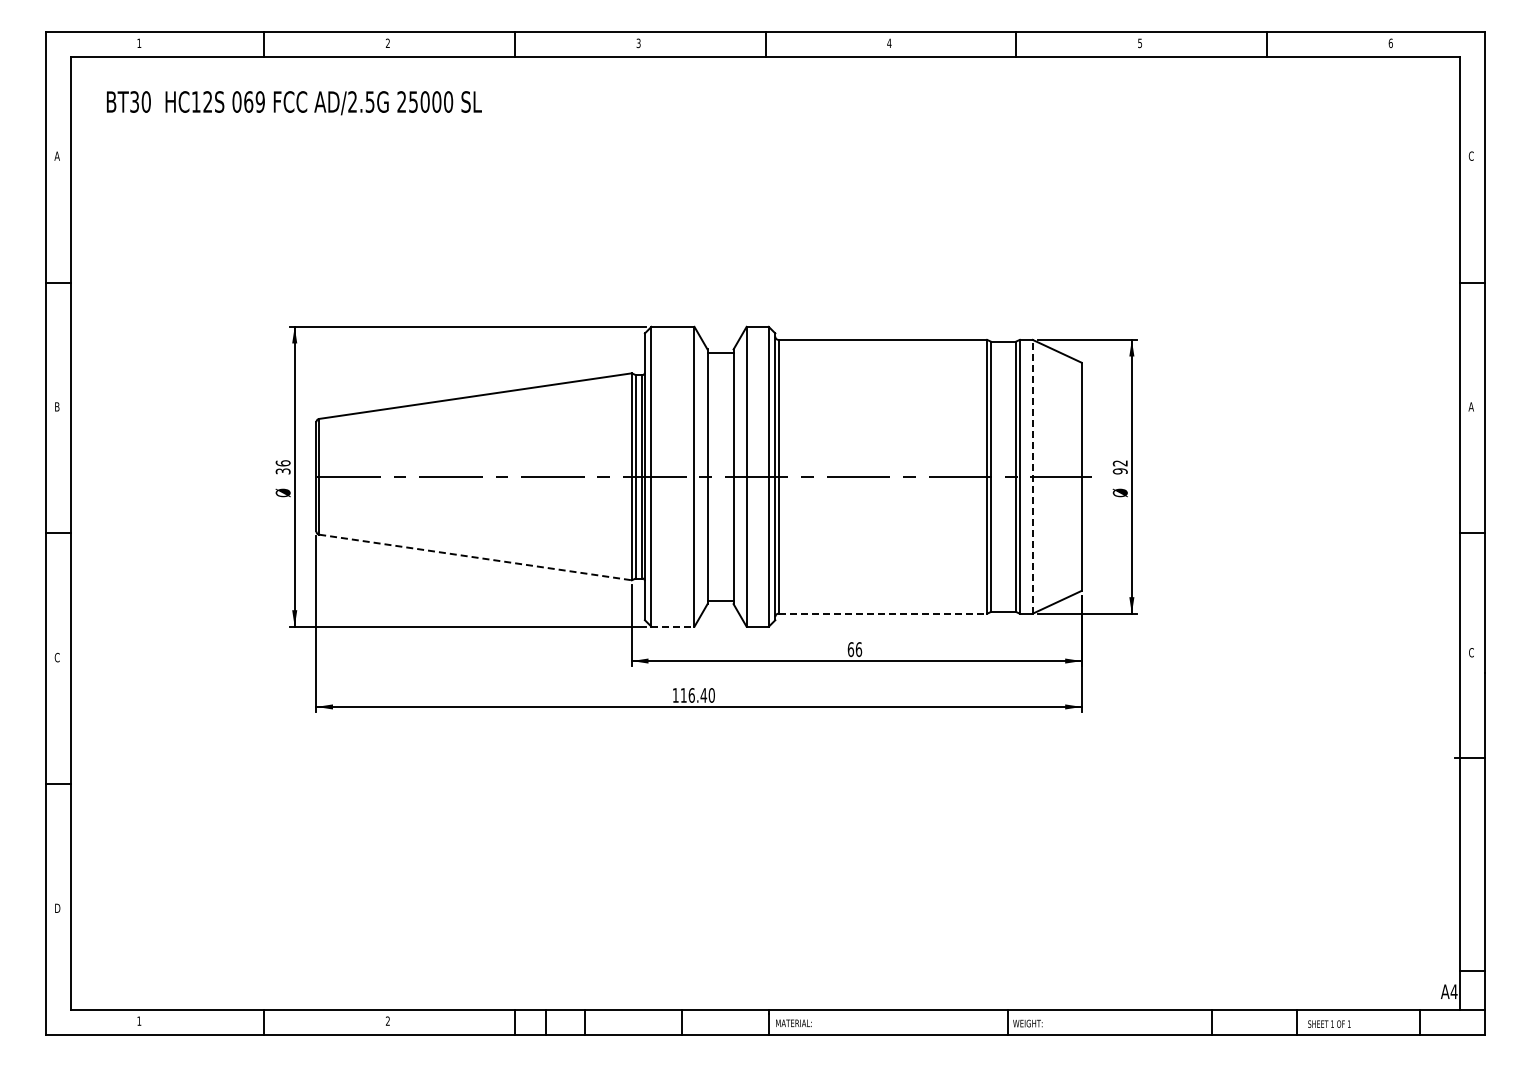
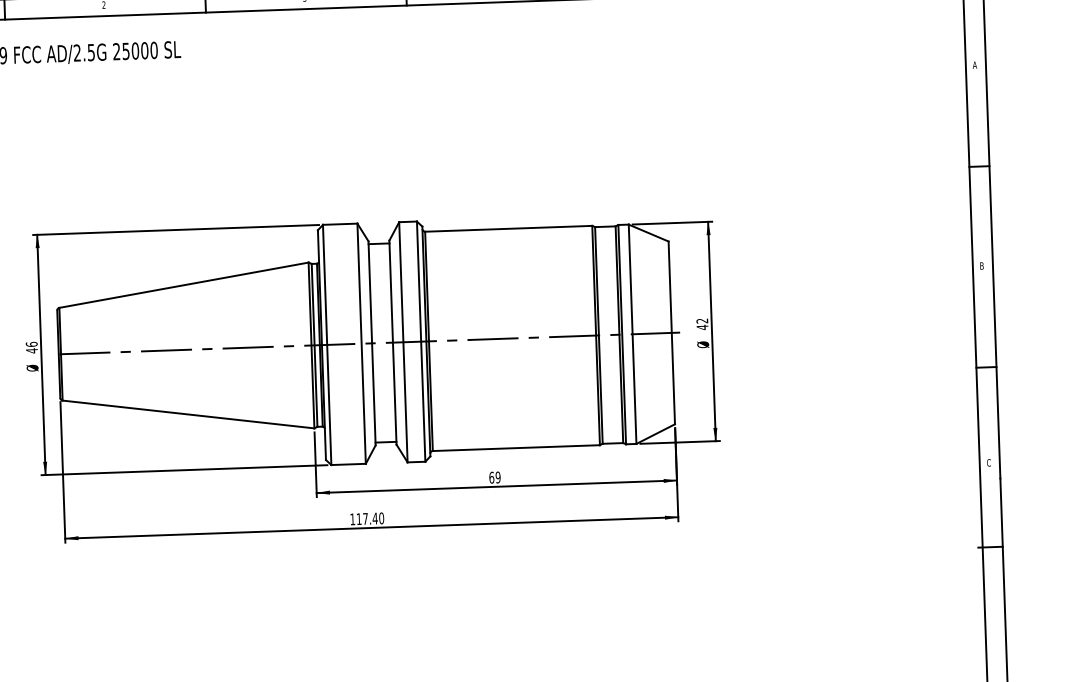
text: (1470, 155) -> (974, 64), C -> A
text: (1470, 406) -> (981, 265), A -> B
text: (282, 471) -> (31, 351), 36 -> 46
text: (1119, 471) -> (701, 327), 92 -> 42
line: (1032, 476) -> (632, 334), dashed -> solid
line: (476, 557) -> (189, 414), dashed -> solid
line: (883, 613) -> (516, 447), dashed -> solid
line: (672, 626) -> (348, 464), dashed -> solid
text: (858, 649) -> (497, 477), 66 -> 69
text: (691, 695) -> (365, 518), 116.40 -> 117.40

